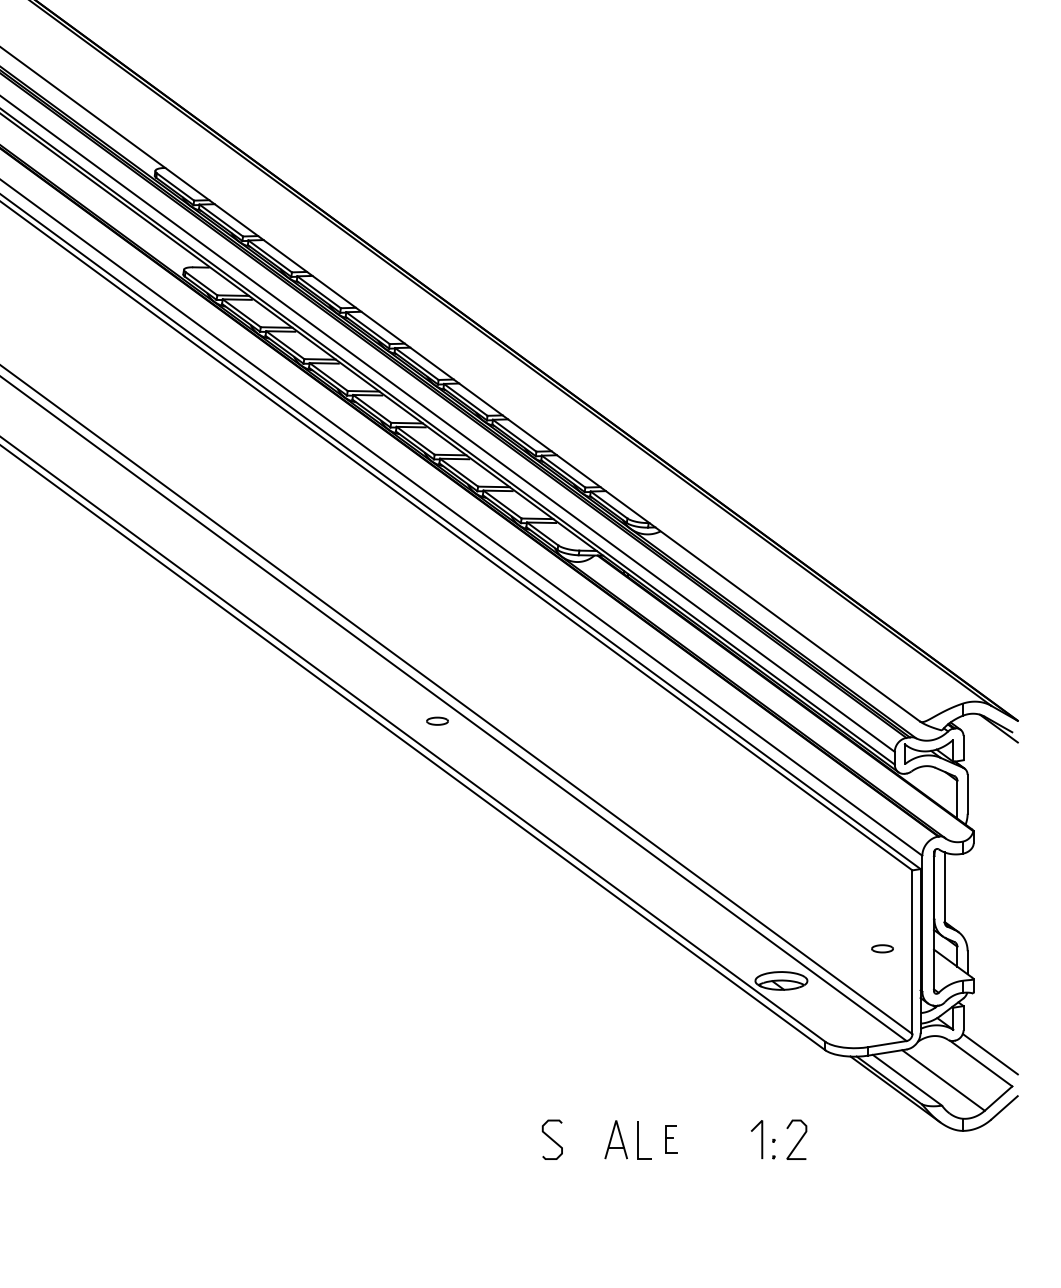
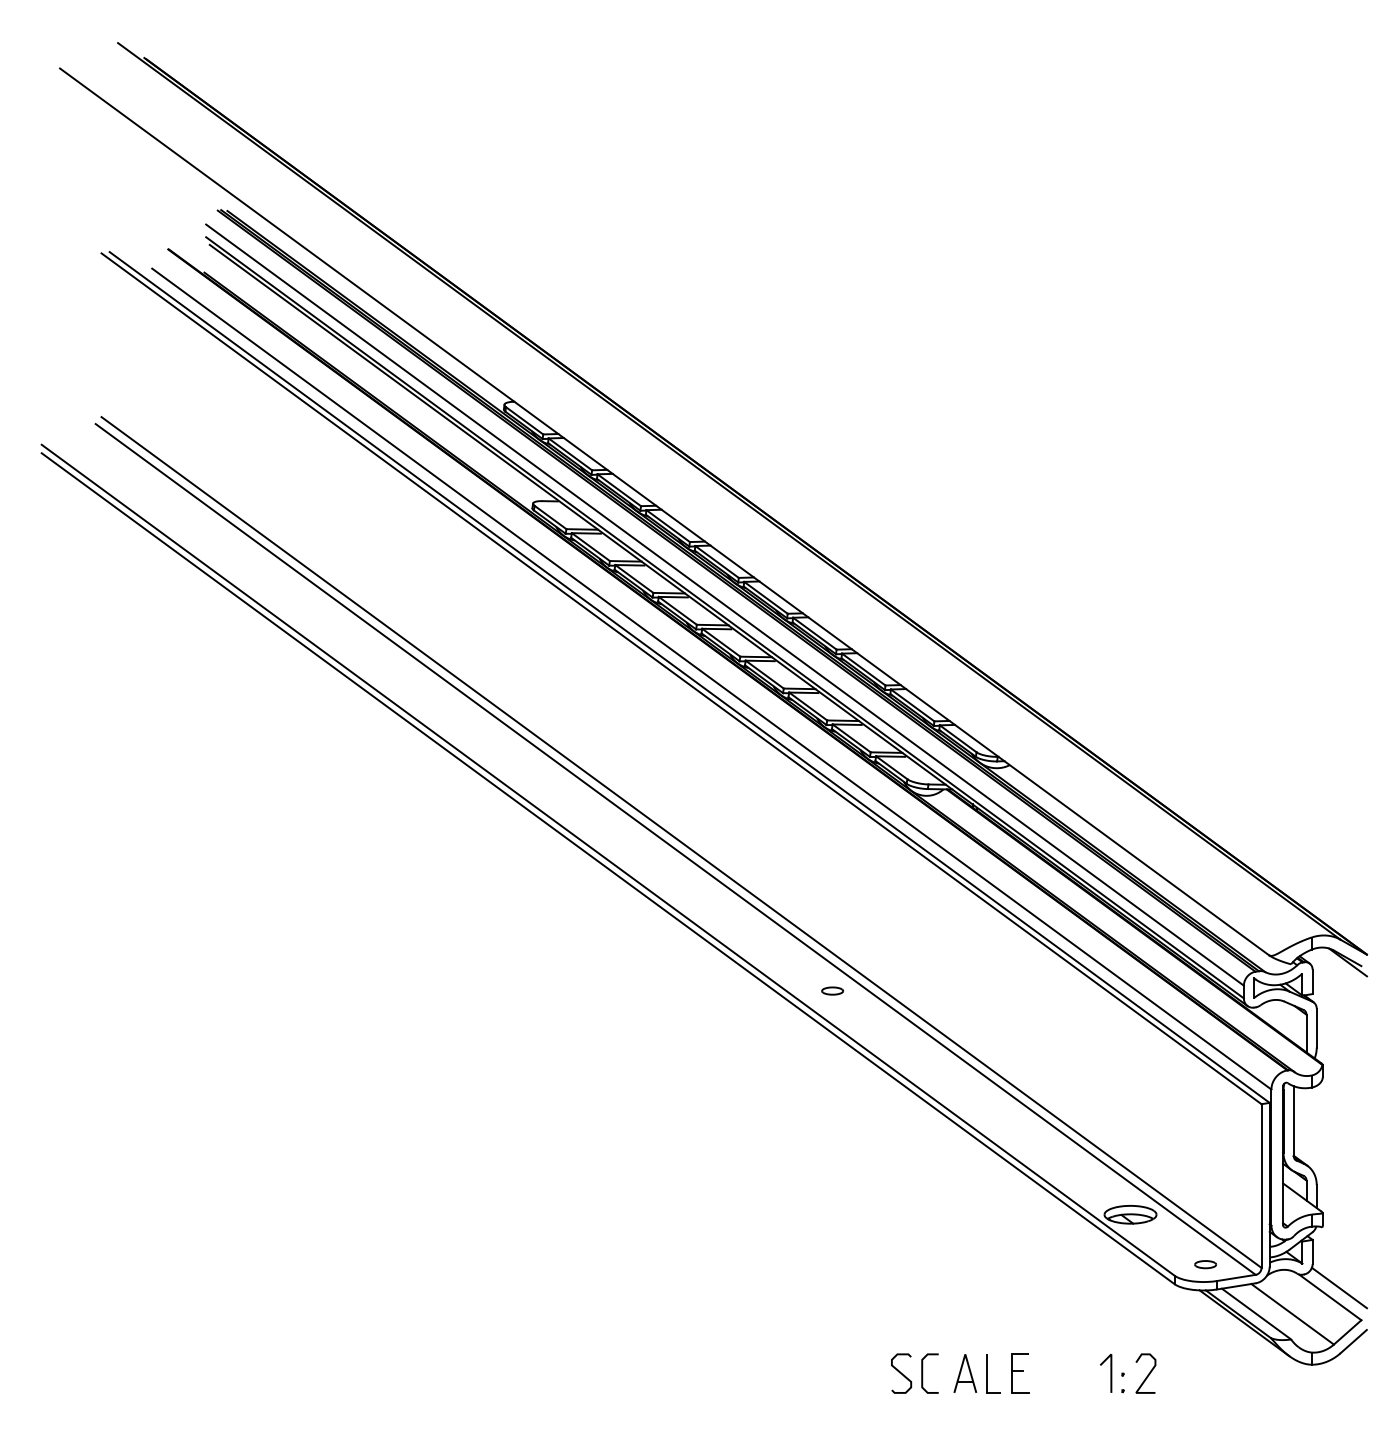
part: (437, 720) -> (832, 990), moved
part: (882, 948) -> (1205, 1264), moved
curve: (574, 1139) -> (923, 1373), added
part: (671, 1139) -> (1020, 1373), size x1.43

